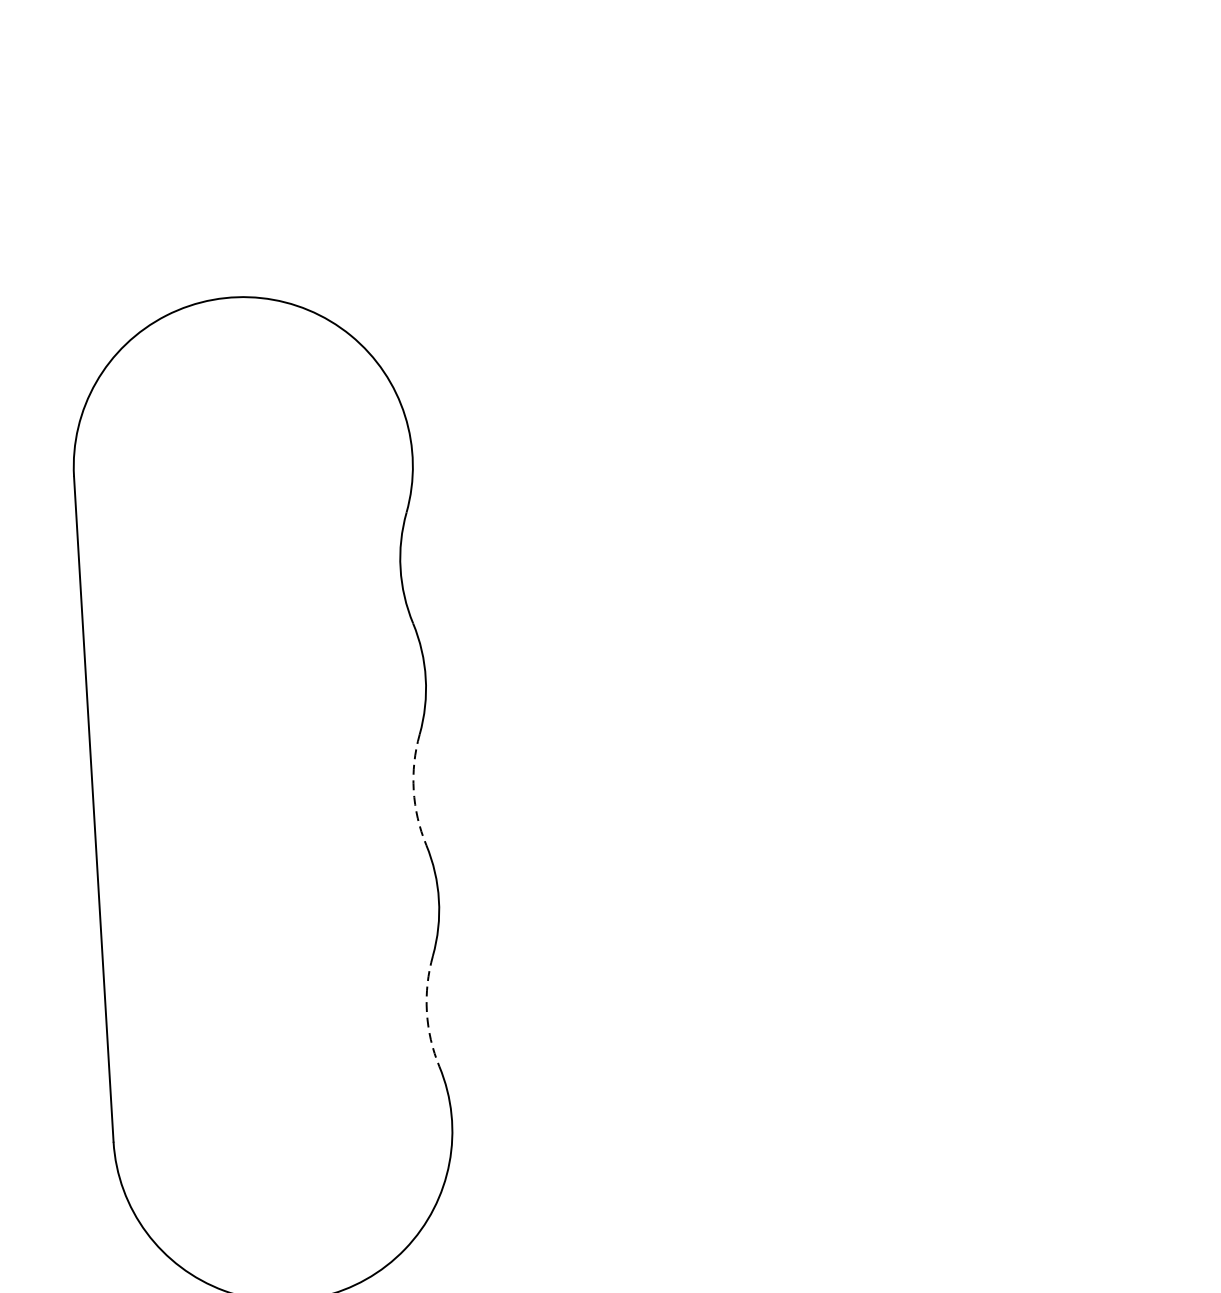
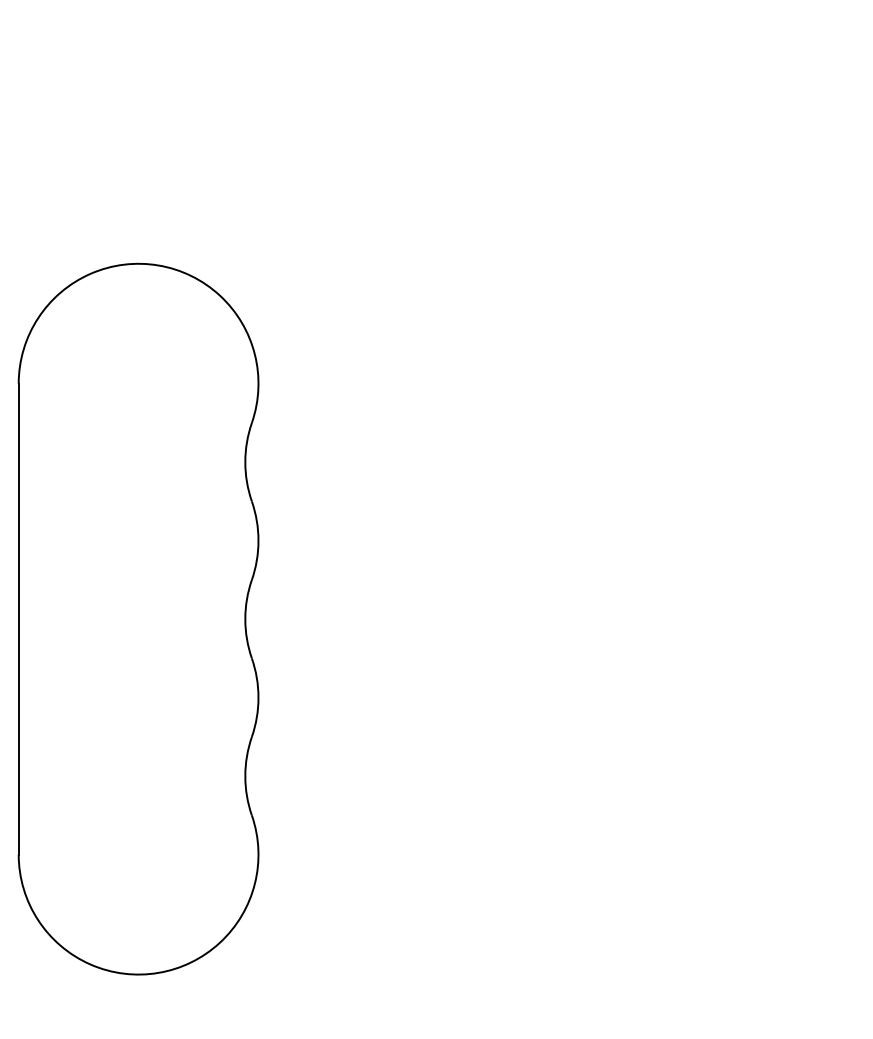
arc: (414, 790) -> (245, 619), dashed -> solid
arc: (427, 1012) -> (245, 776), dashed -> solid

